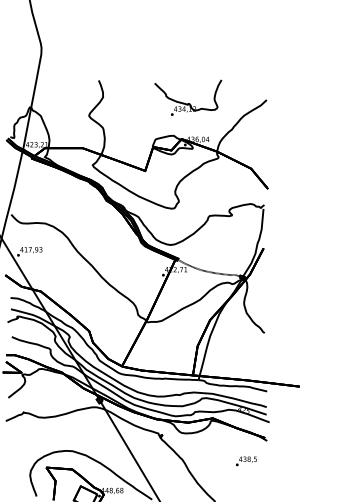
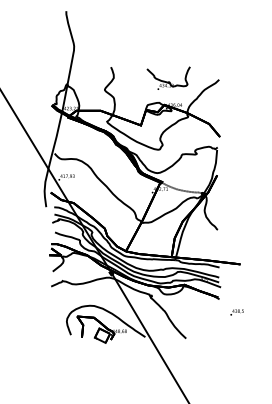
text: (245, 461) -> (236, 312), moved

